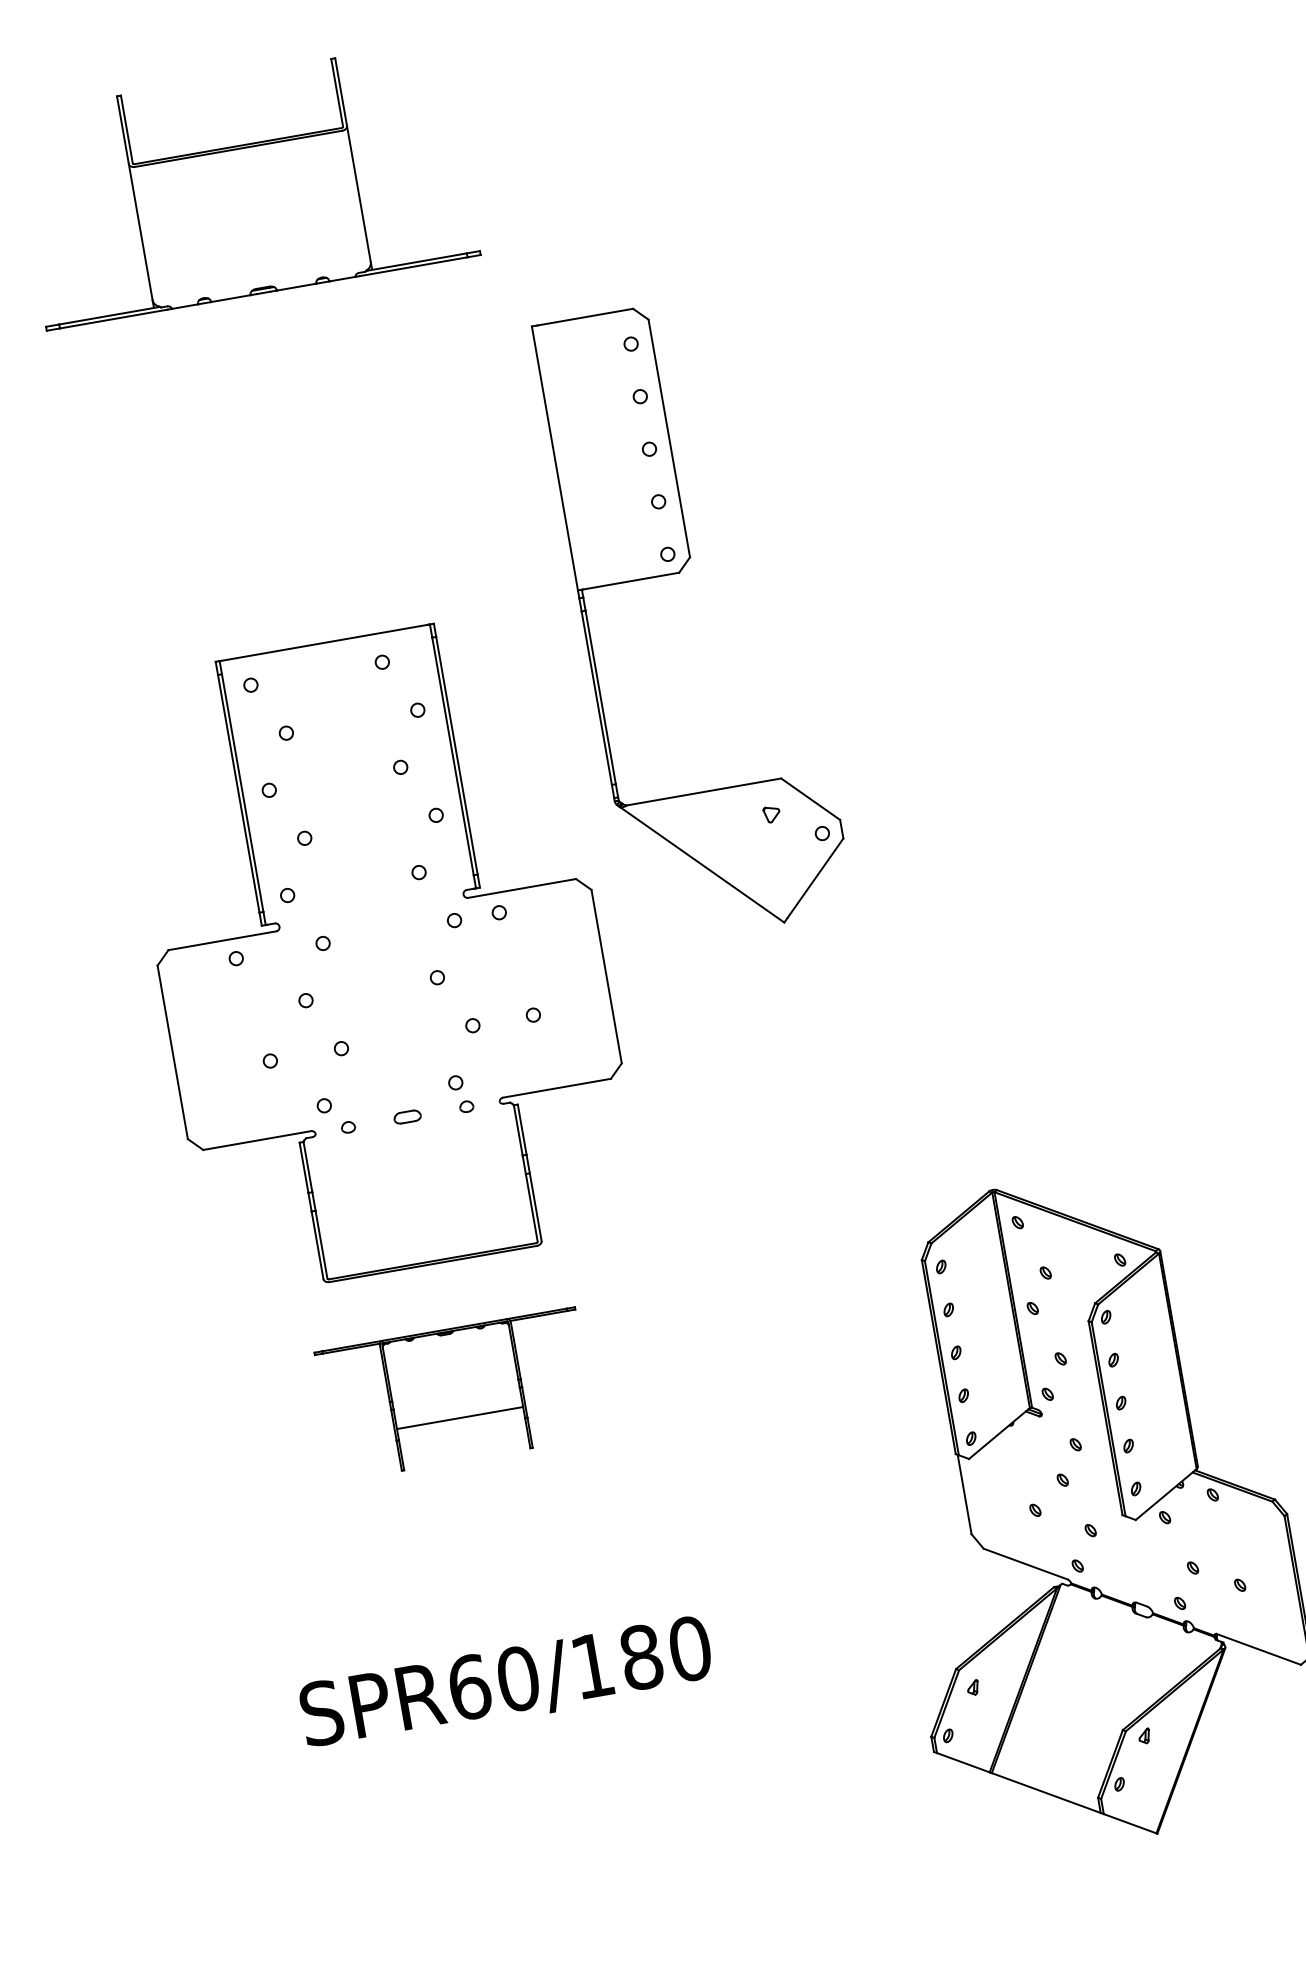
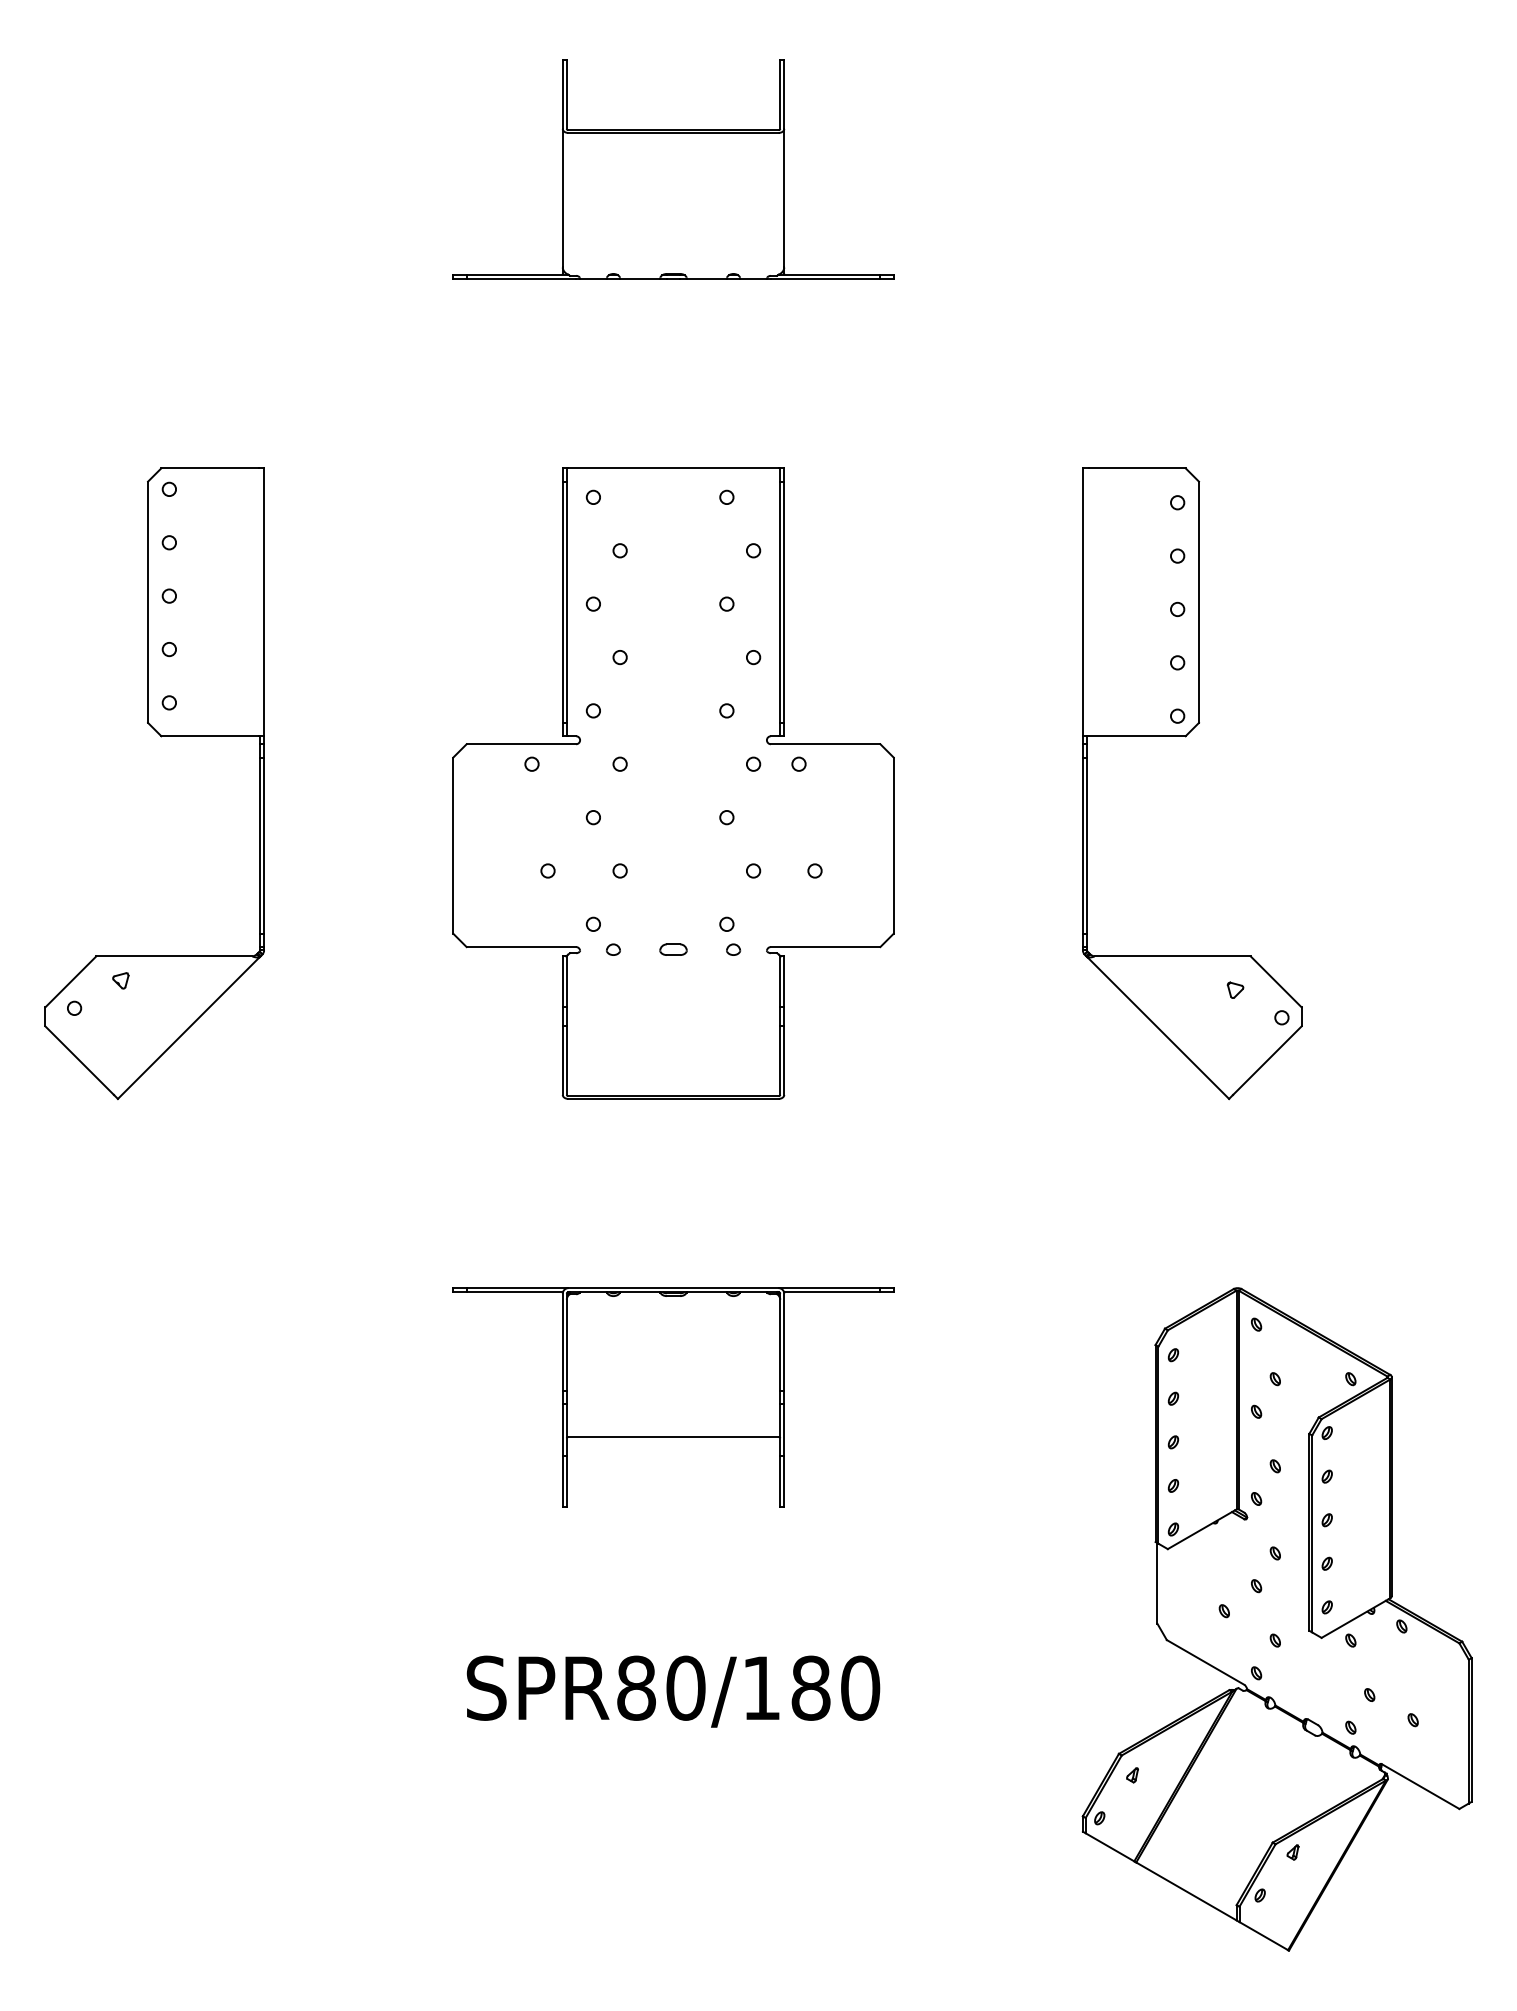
part: (679, 574) -> (1185, 737), moved
part: (378, 953) -> (673, 783), moved
part: (456, 1394) -> (673, 1397), size x1.67
text: (469, 1686) -> (636, 1687), SPR60/180 -> SPR80/180

